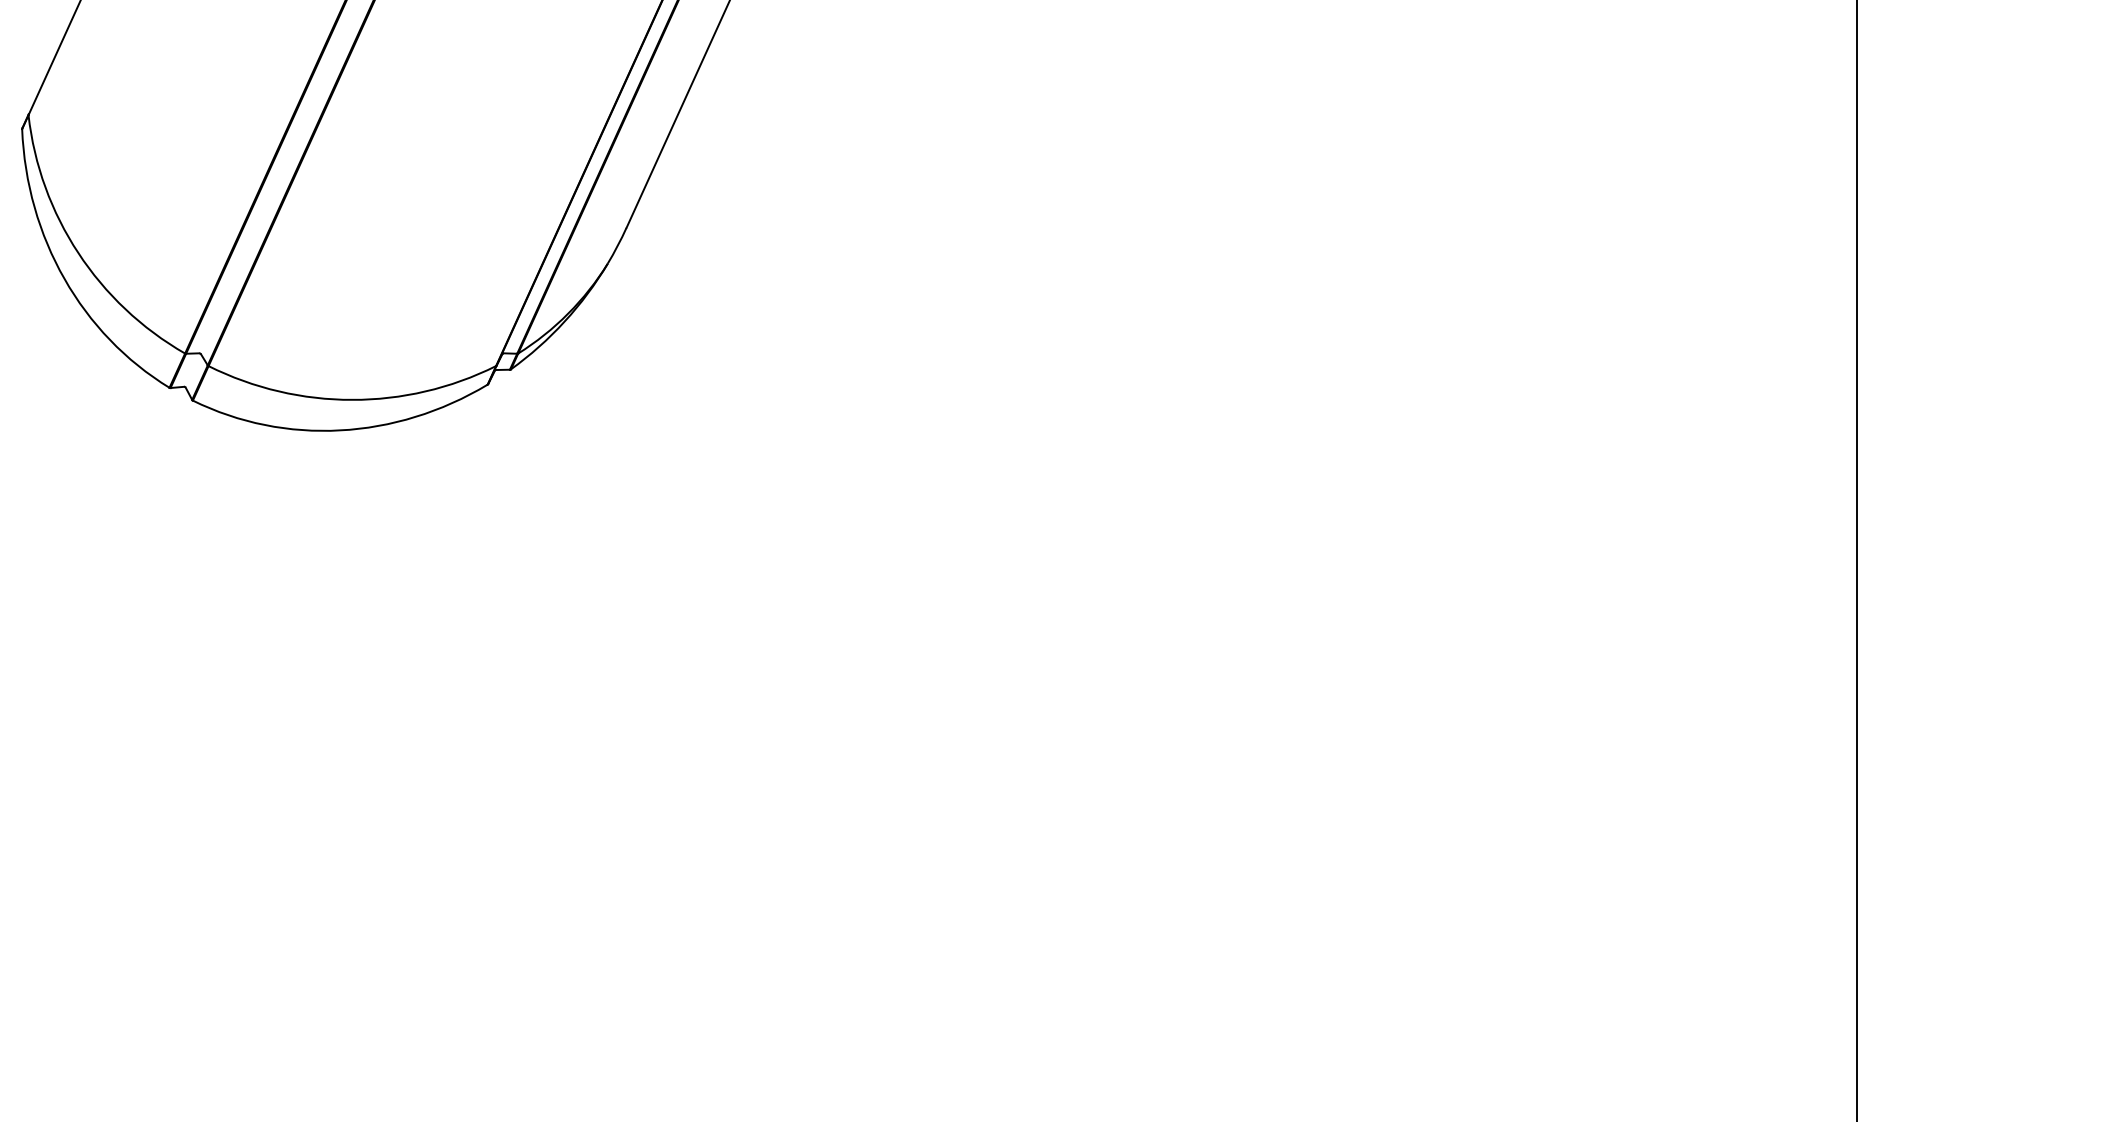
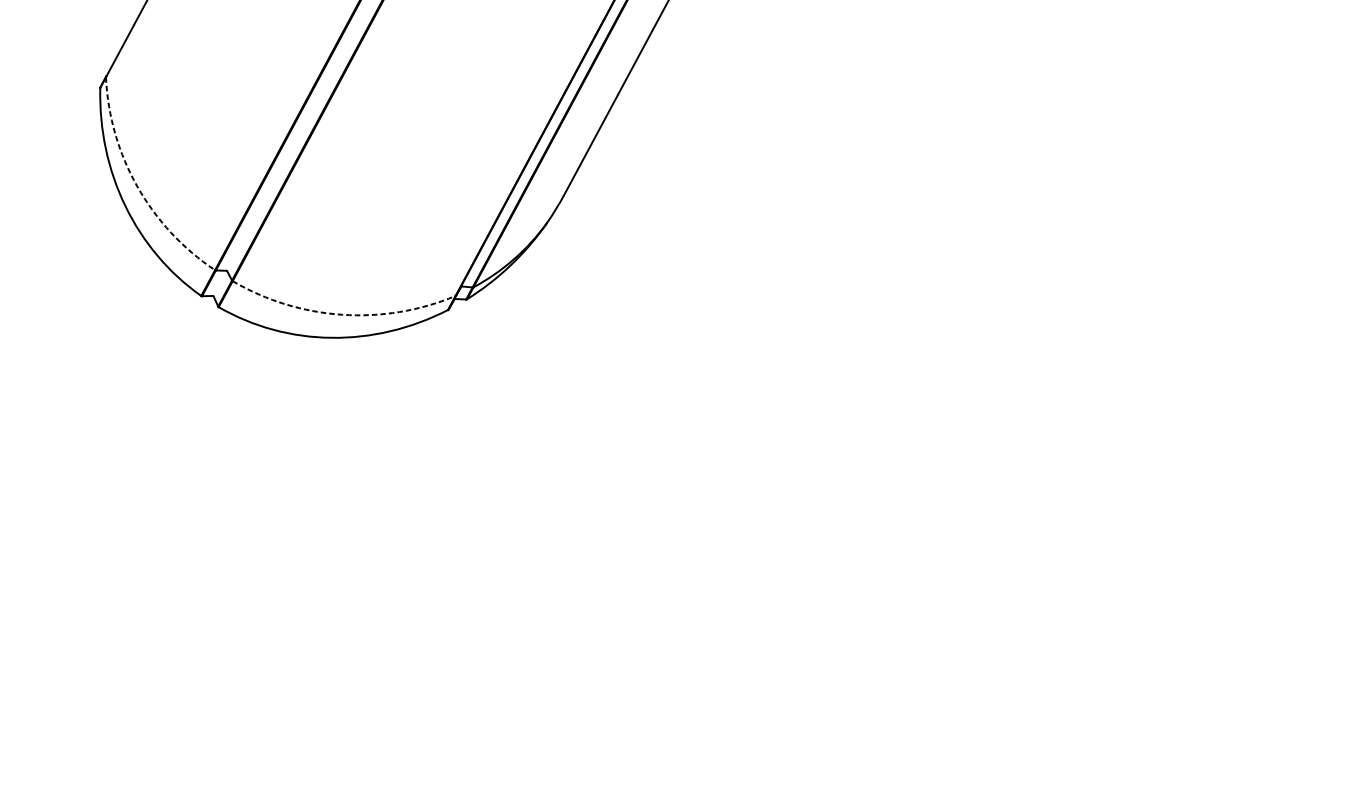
arc: (78, 253) -> (137, 187), solid -> dashed
arc: (352, 399) -> (342, 314), solid -> dashed

